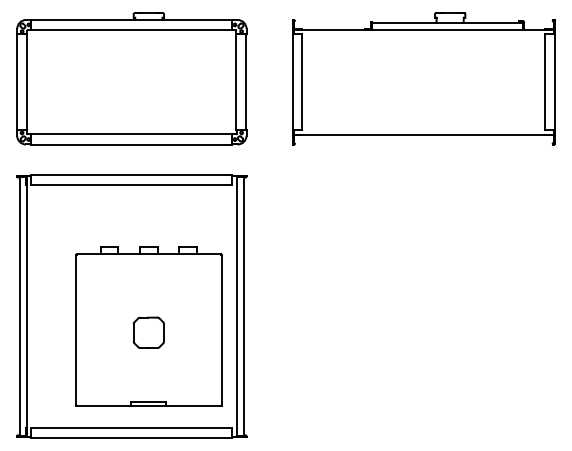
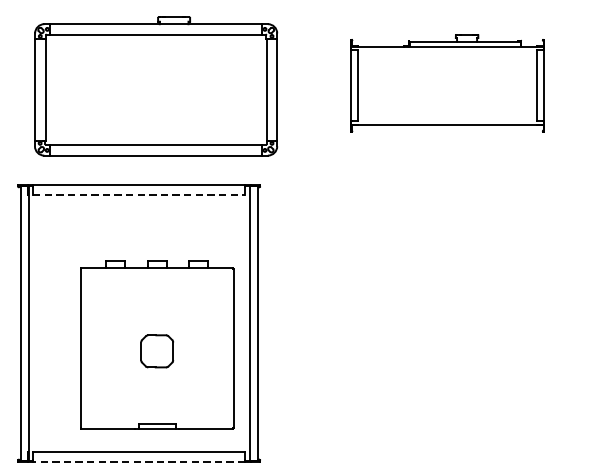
part: (131, 78) -> (155, 85), moved
part: (423, 78) -> (447, 82), size x0.7
line: (131, 185) -> (138, 195), solid -> dashed
line: (131, 437) -> (138, 461), solid -> dashed

